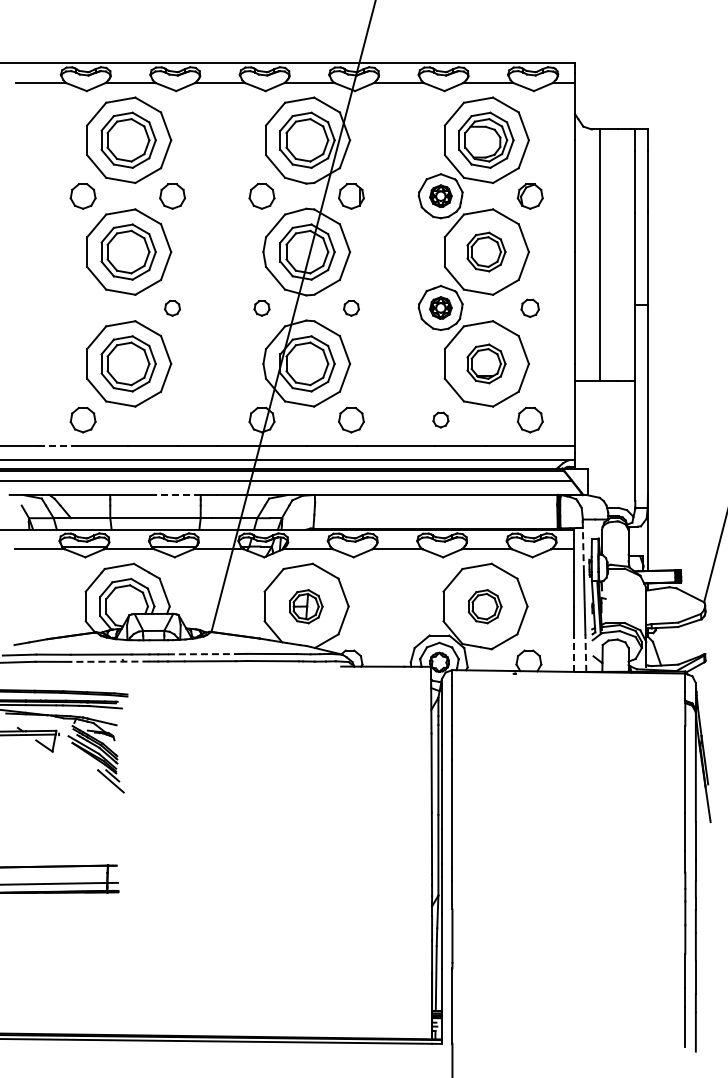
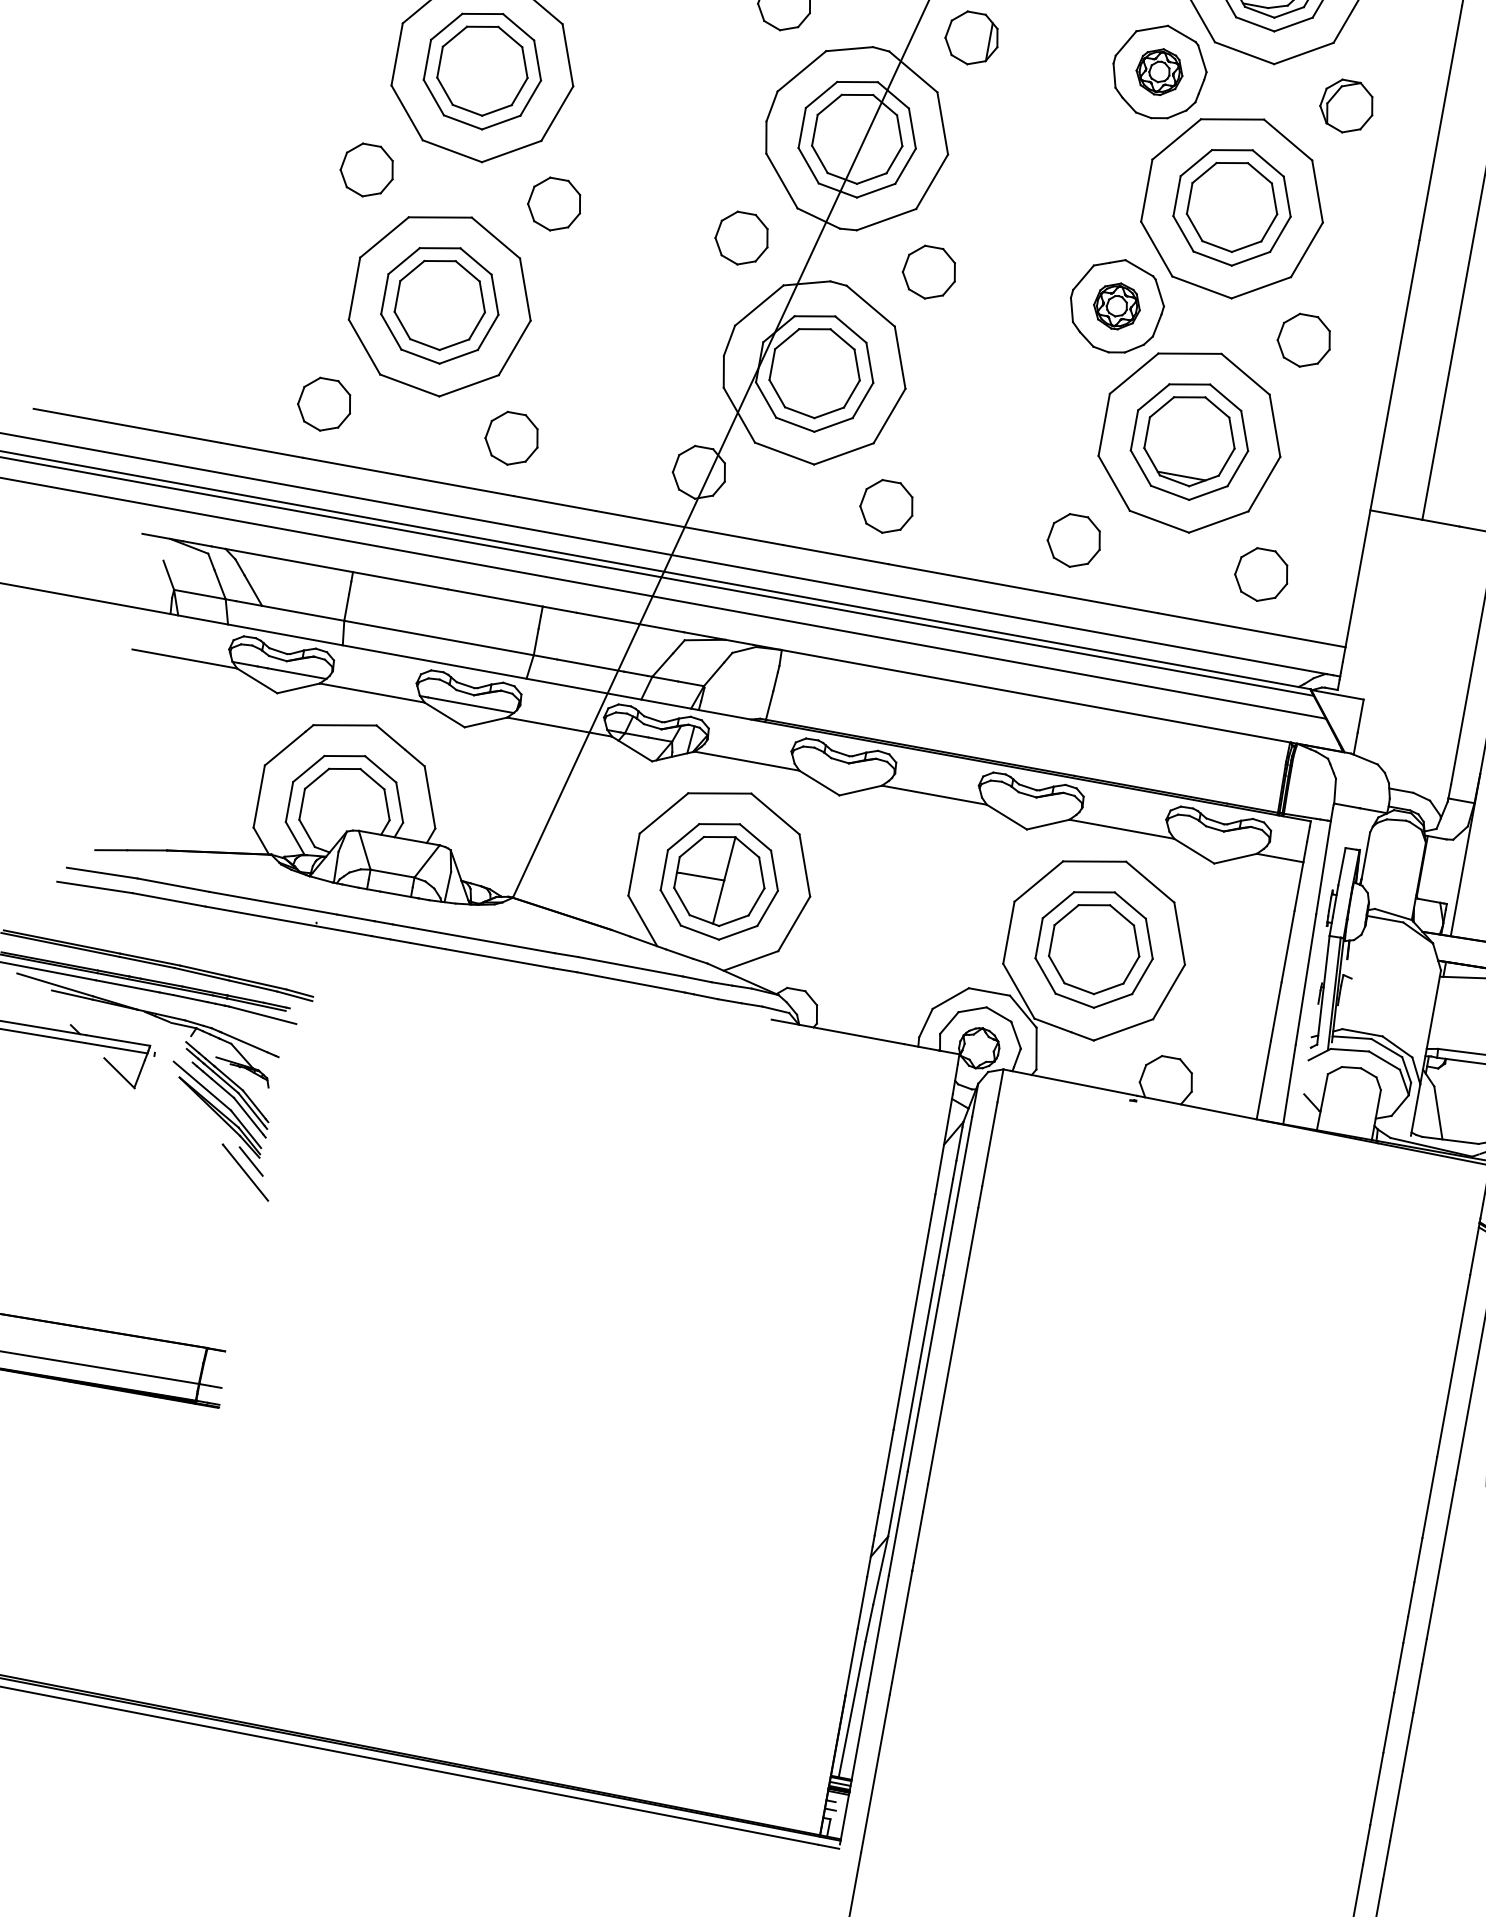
part: (486, 251) -> (1234, 205), size x1.43
part: (82, 308) -> (365, 170), added
part: (172, 308) -> (554, 205), size x1.67
part: (261, 308) -> (741, 238), size x1.67
part: (351, 308) -> (929, 273), size x1.67
part: (529, 308) -> (1302, 341), size x1.43
part: (486, 363) -> (1191, 439), size x1.43
part: (172, 419) -> (512, 437), added
part: (440, 419) -> (1073, 539), size x1.67
line: (57, 446) -> (260, 450), dashed -> solid
line: (178, 494) -> (496, 597), dashed -> solid
line: (583, 549) -> (1323, 866), dashed -> solid
part: (306, 606) -> (721, 880), size x1.67
part: (485, 606) -> (1096, 948), size x1.67
line: (573, 653) -> (1263, 1080), dashed -> solid
line: (585, 653) -> (1288, 1085), dashed -> solid
line: (201, 654) -> (483, 941), dashed -> solid
line: (109, 661) -> (288, 920), dashed -> solid

